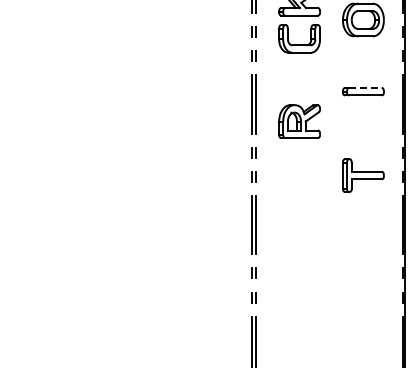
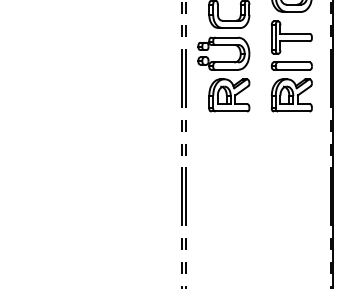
part: (293, 70) -> (223, 45), added
line: (365, 87) -> (293, 62), dashed -> solid
part: (363, 121) -> (291, 95), added
part: (363, 175) -> (291, 37), moved

